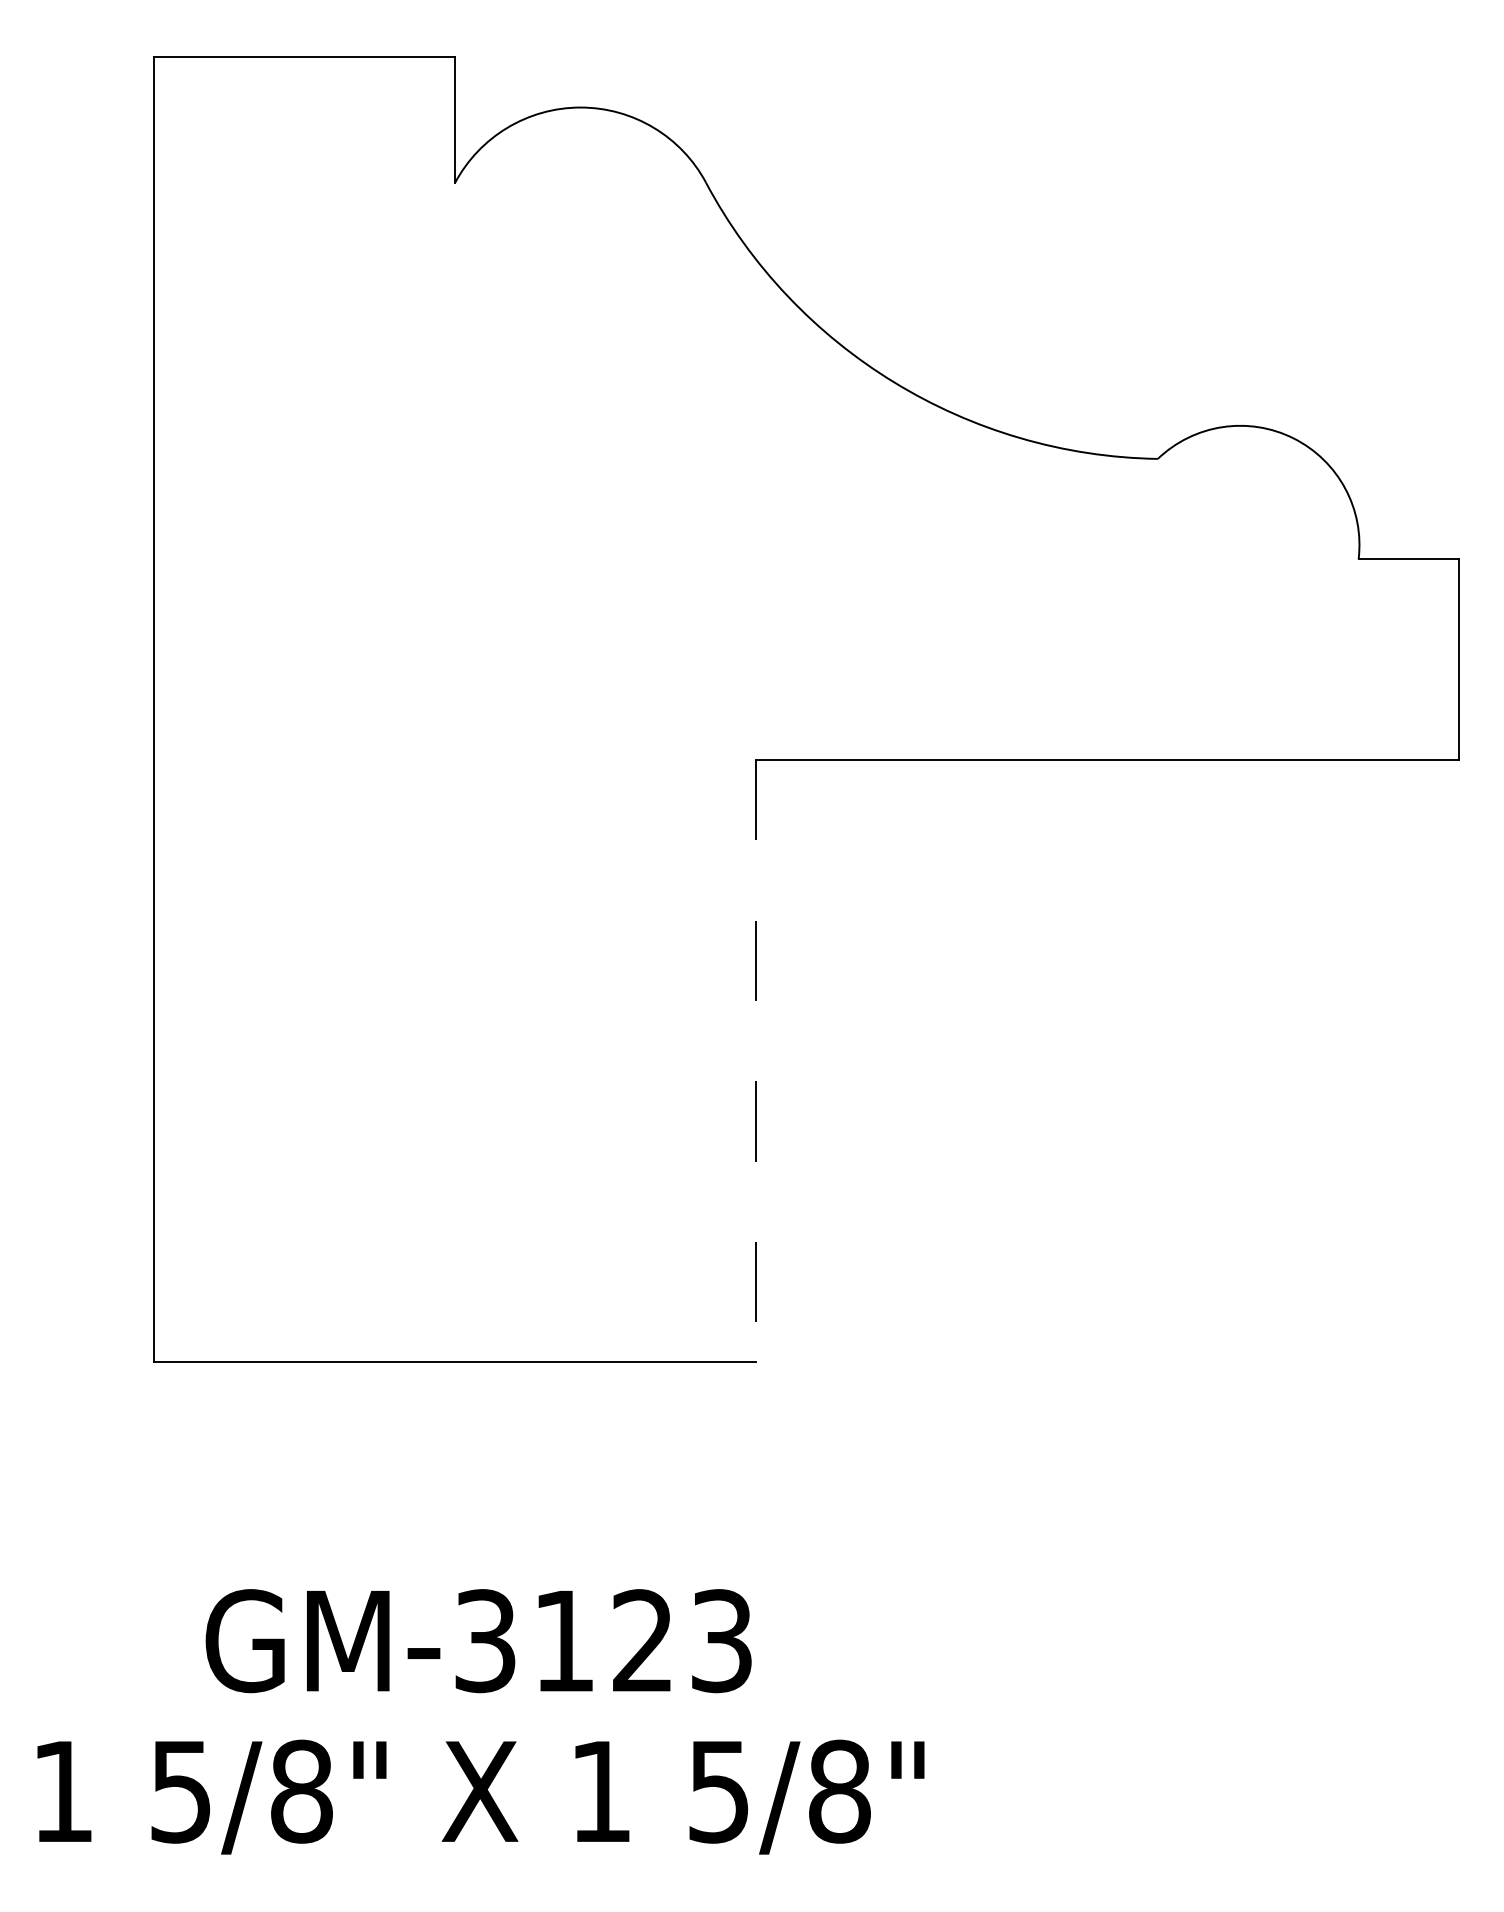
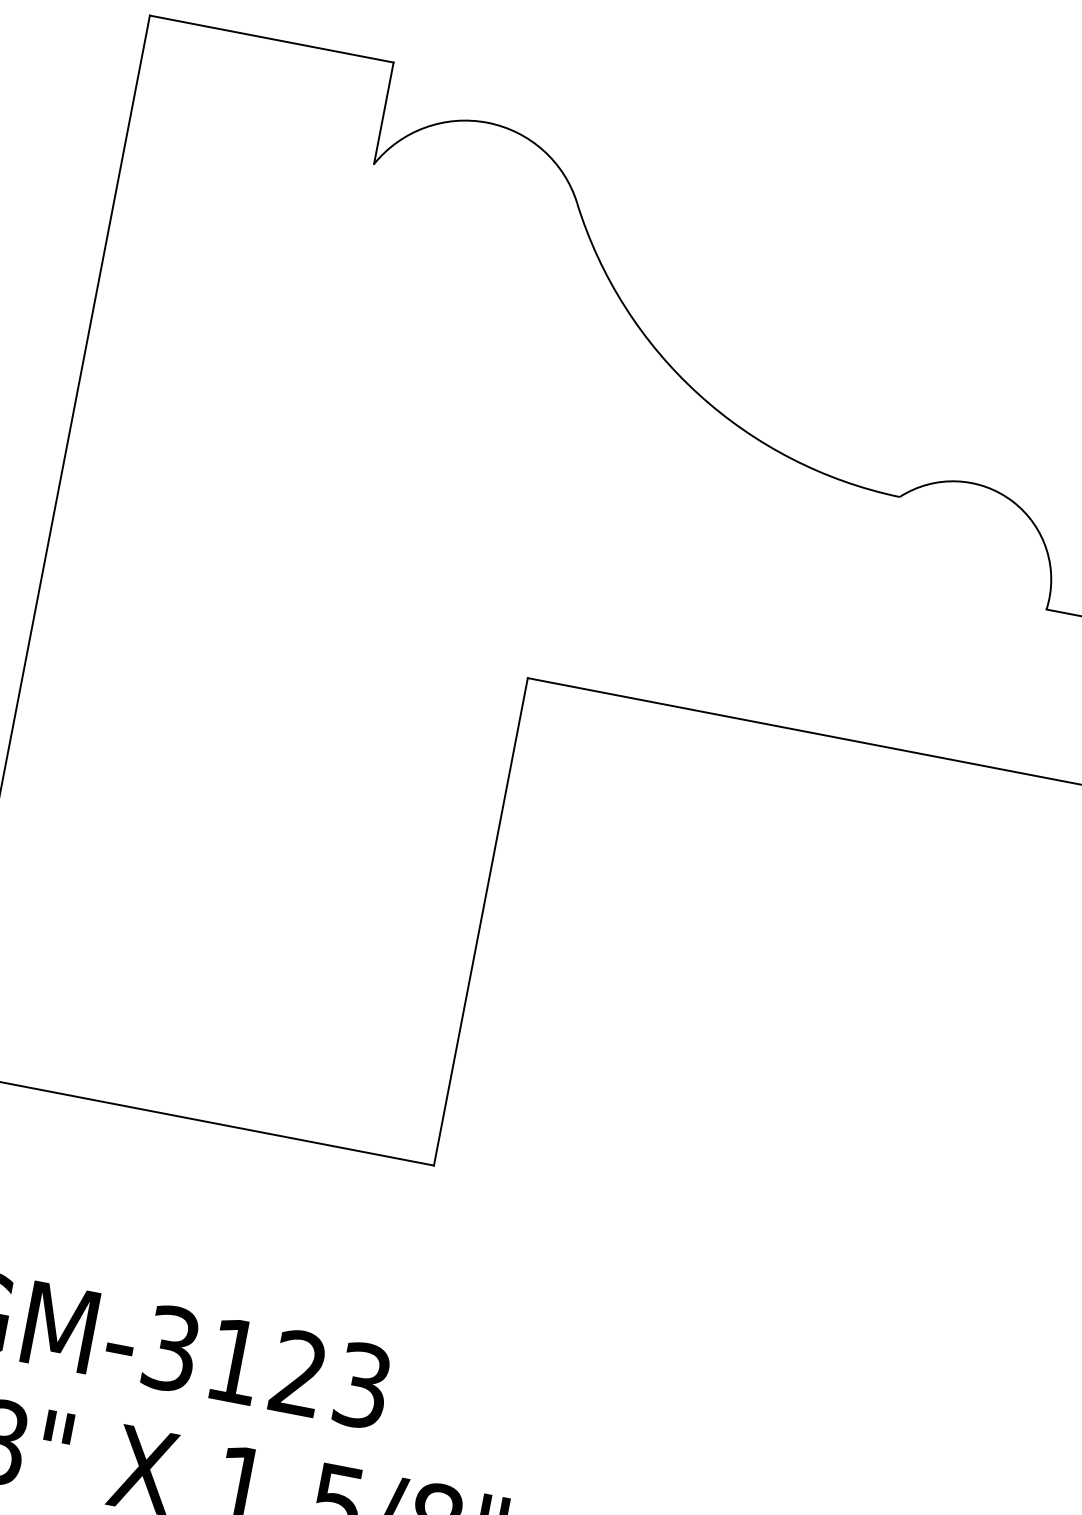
line: (756, 1061) -> (481, 922), dashed -> solid

